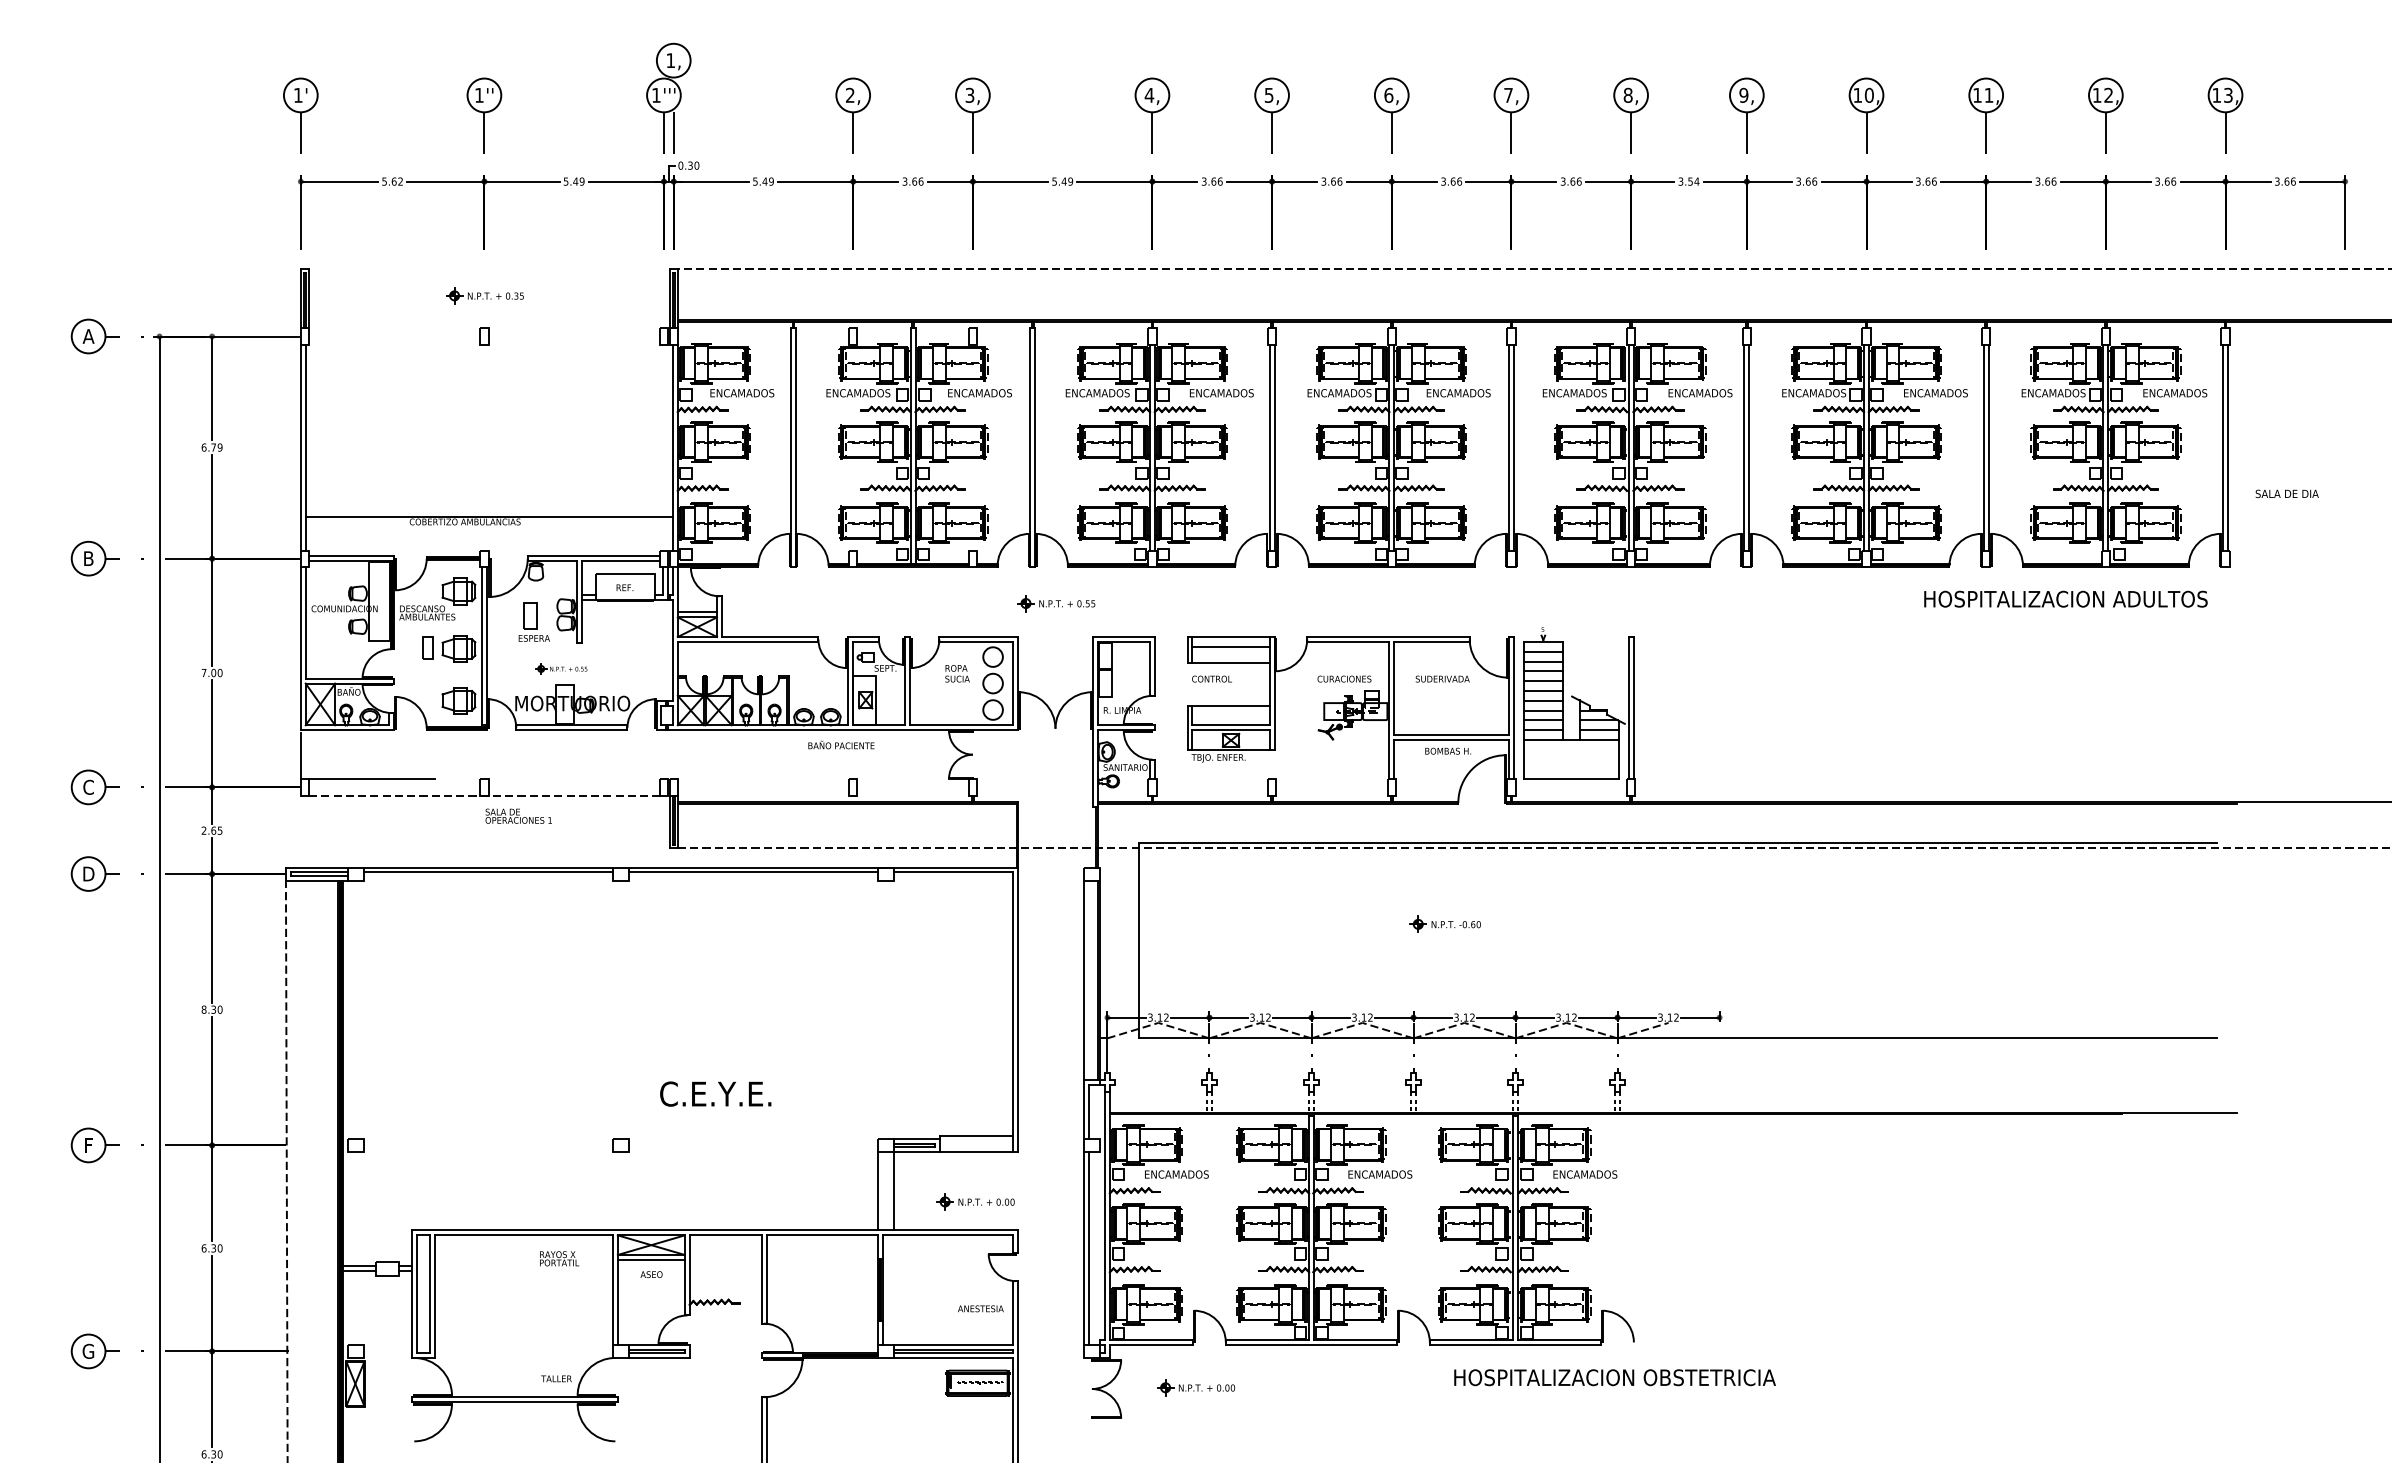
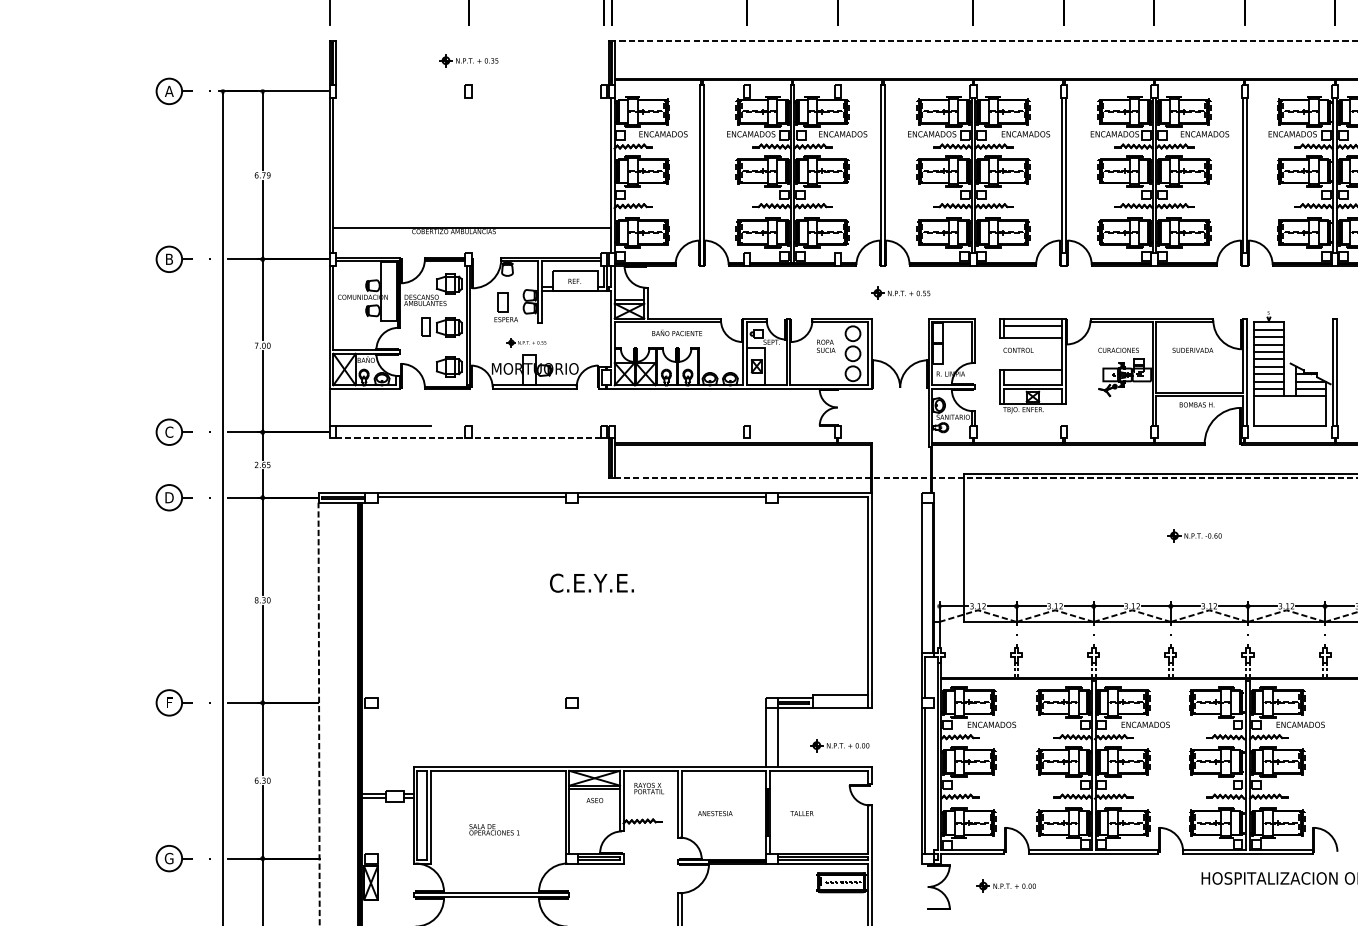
text: (841, 744) -> (677, 332), moved
text: (518, 815) -> (494, 829), moved
text: (715, 1093) -> (591, 582), moved
text: (559, 1258) -> (649, 788), moved
text: (980, 1308) -> (715, 813), moved
text: (556, 1378) -> (801, 813), moved

